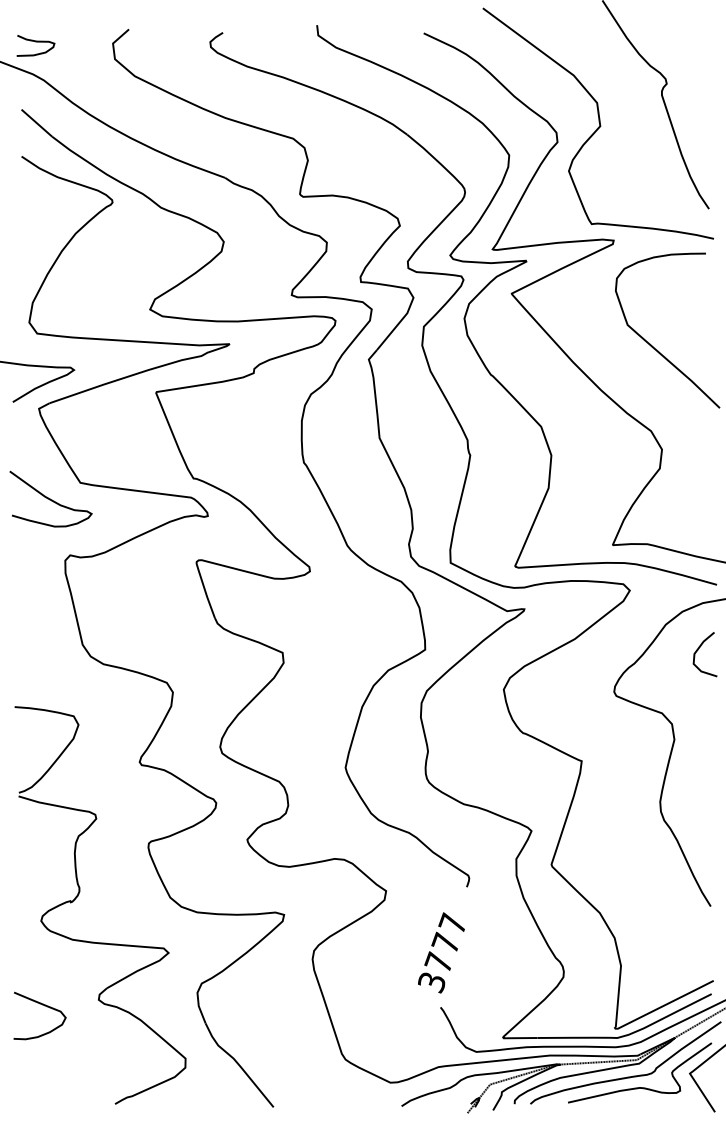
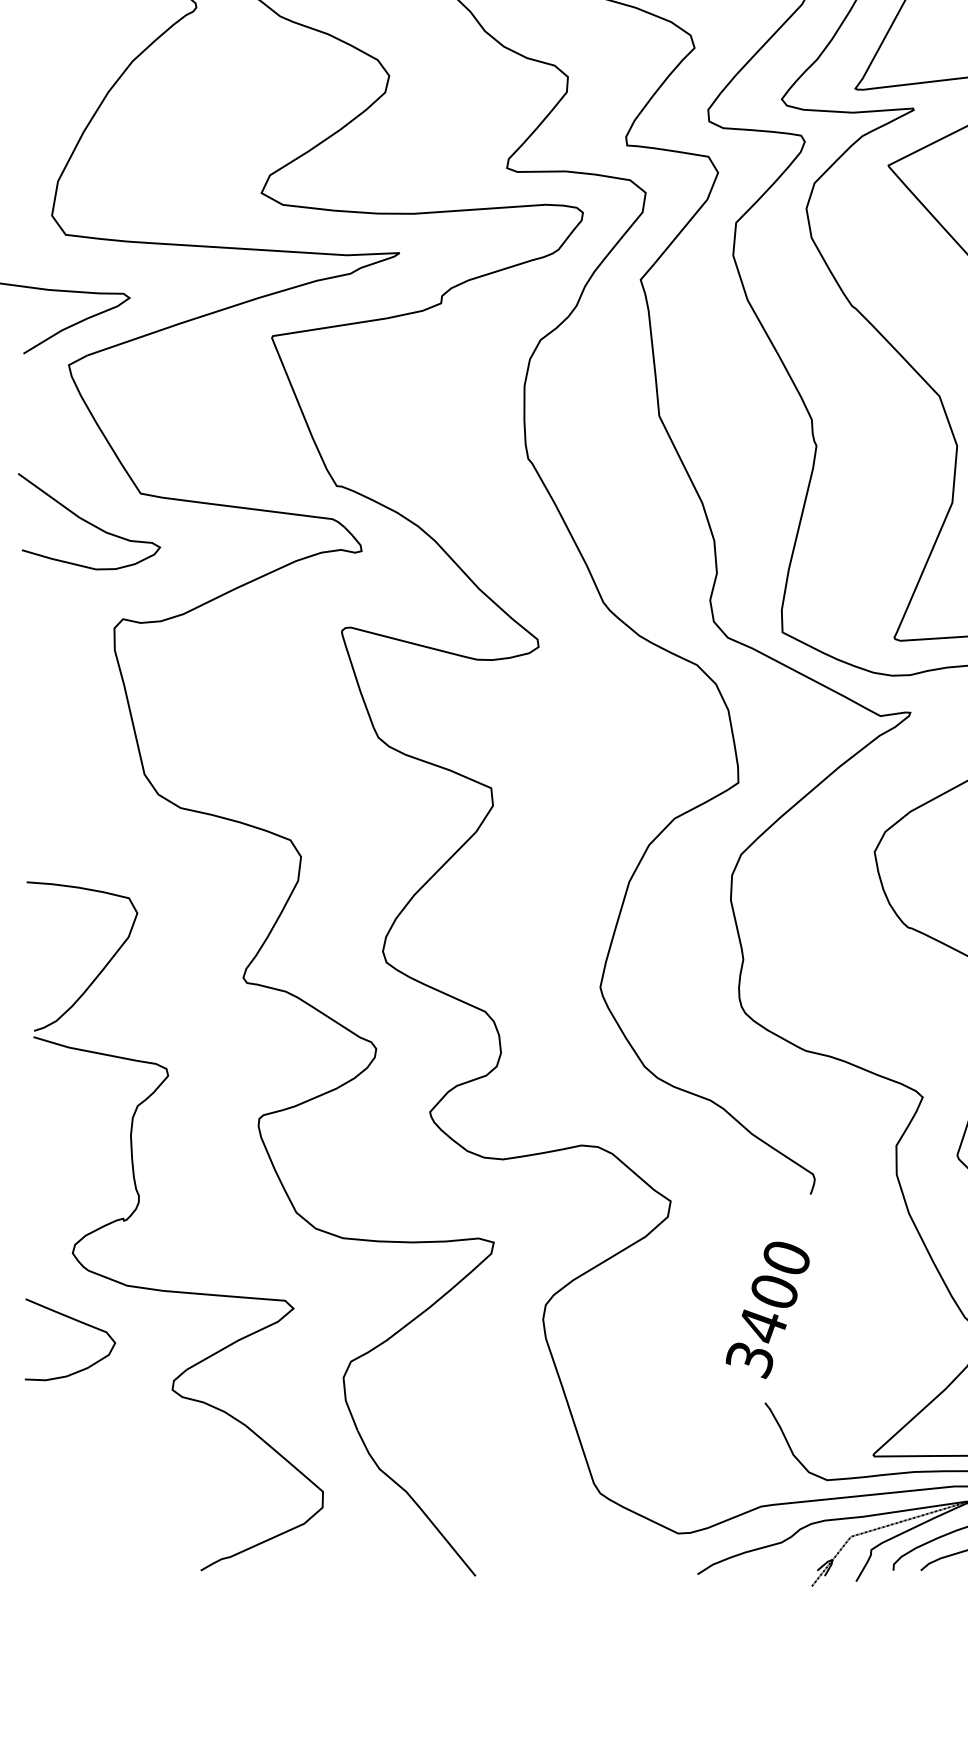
text: (445, 942) -> (773, 1290), 3777 -> 3400
curve: (44, 1006) -> (78, 1323), moved

